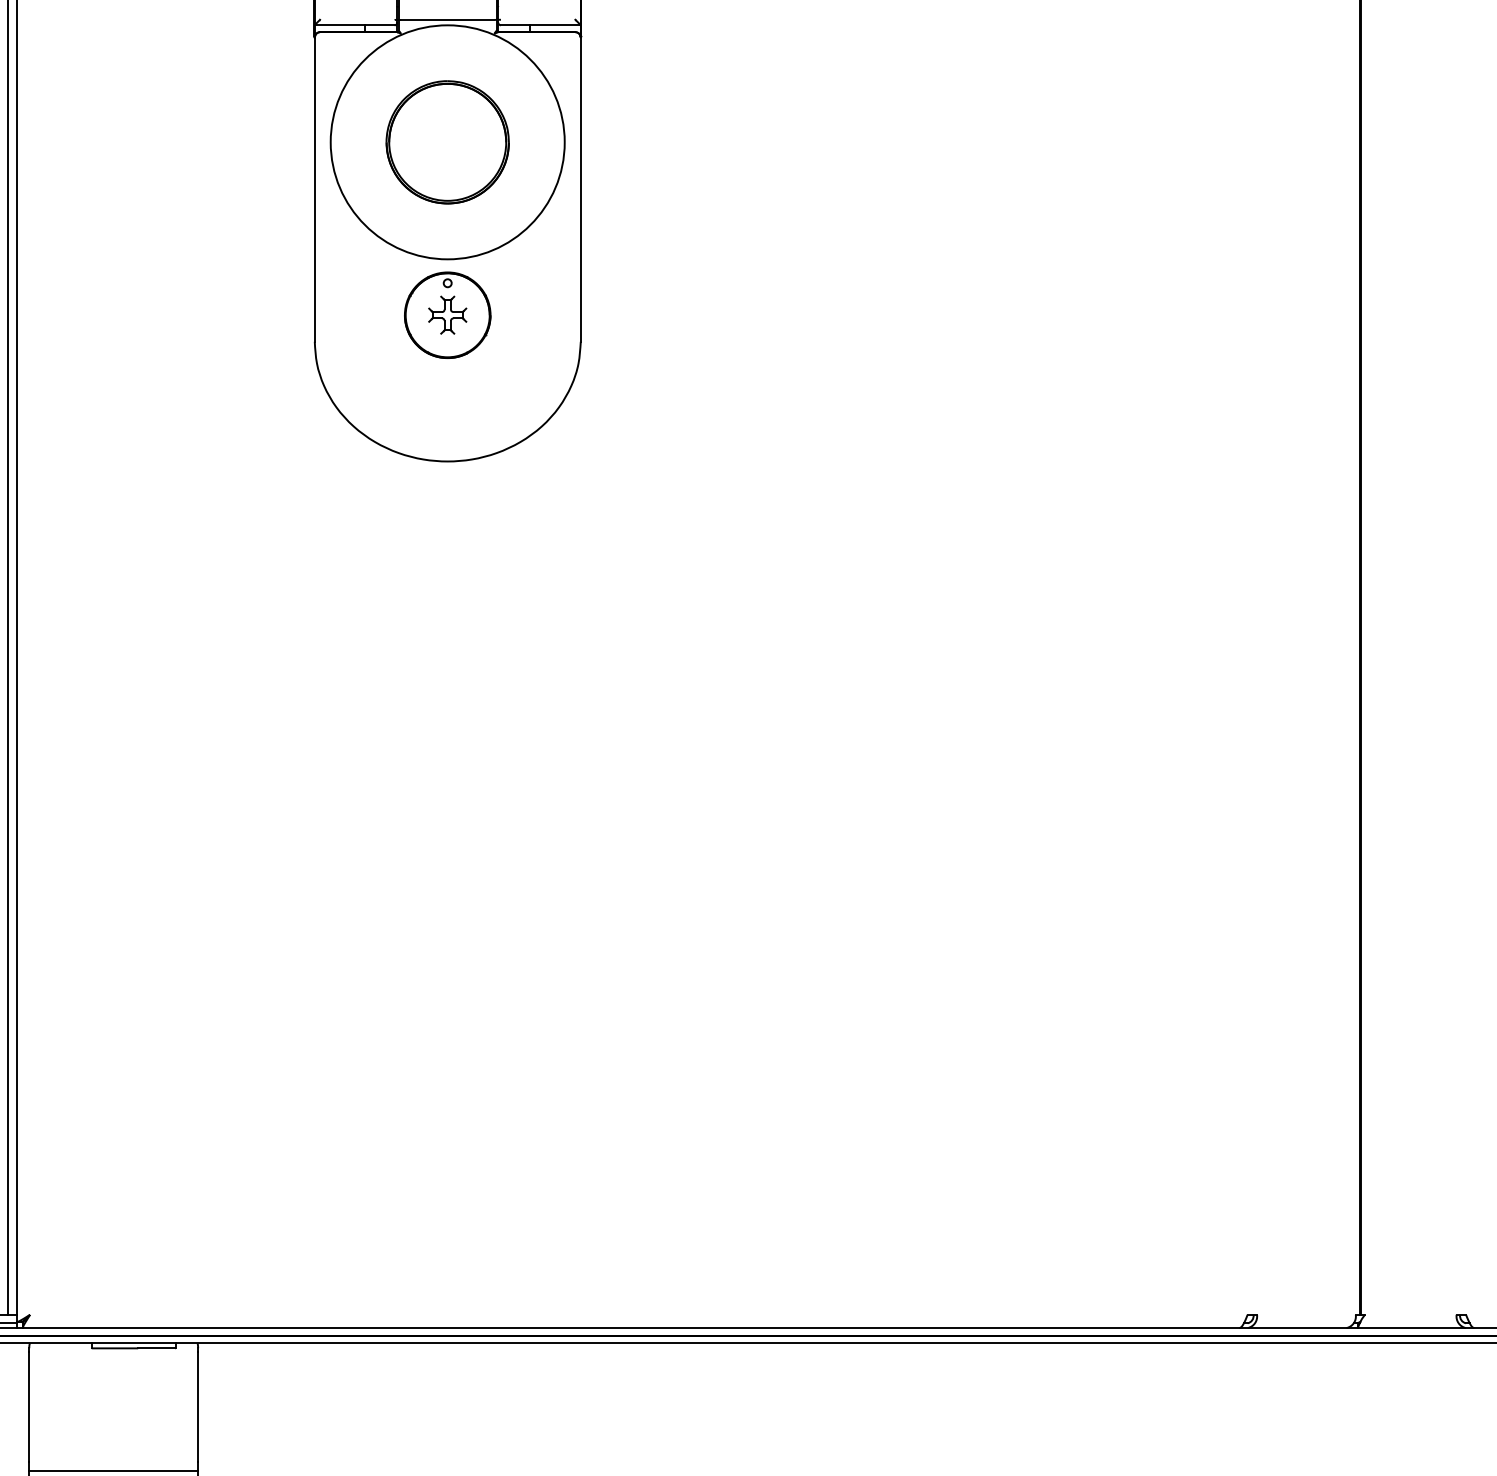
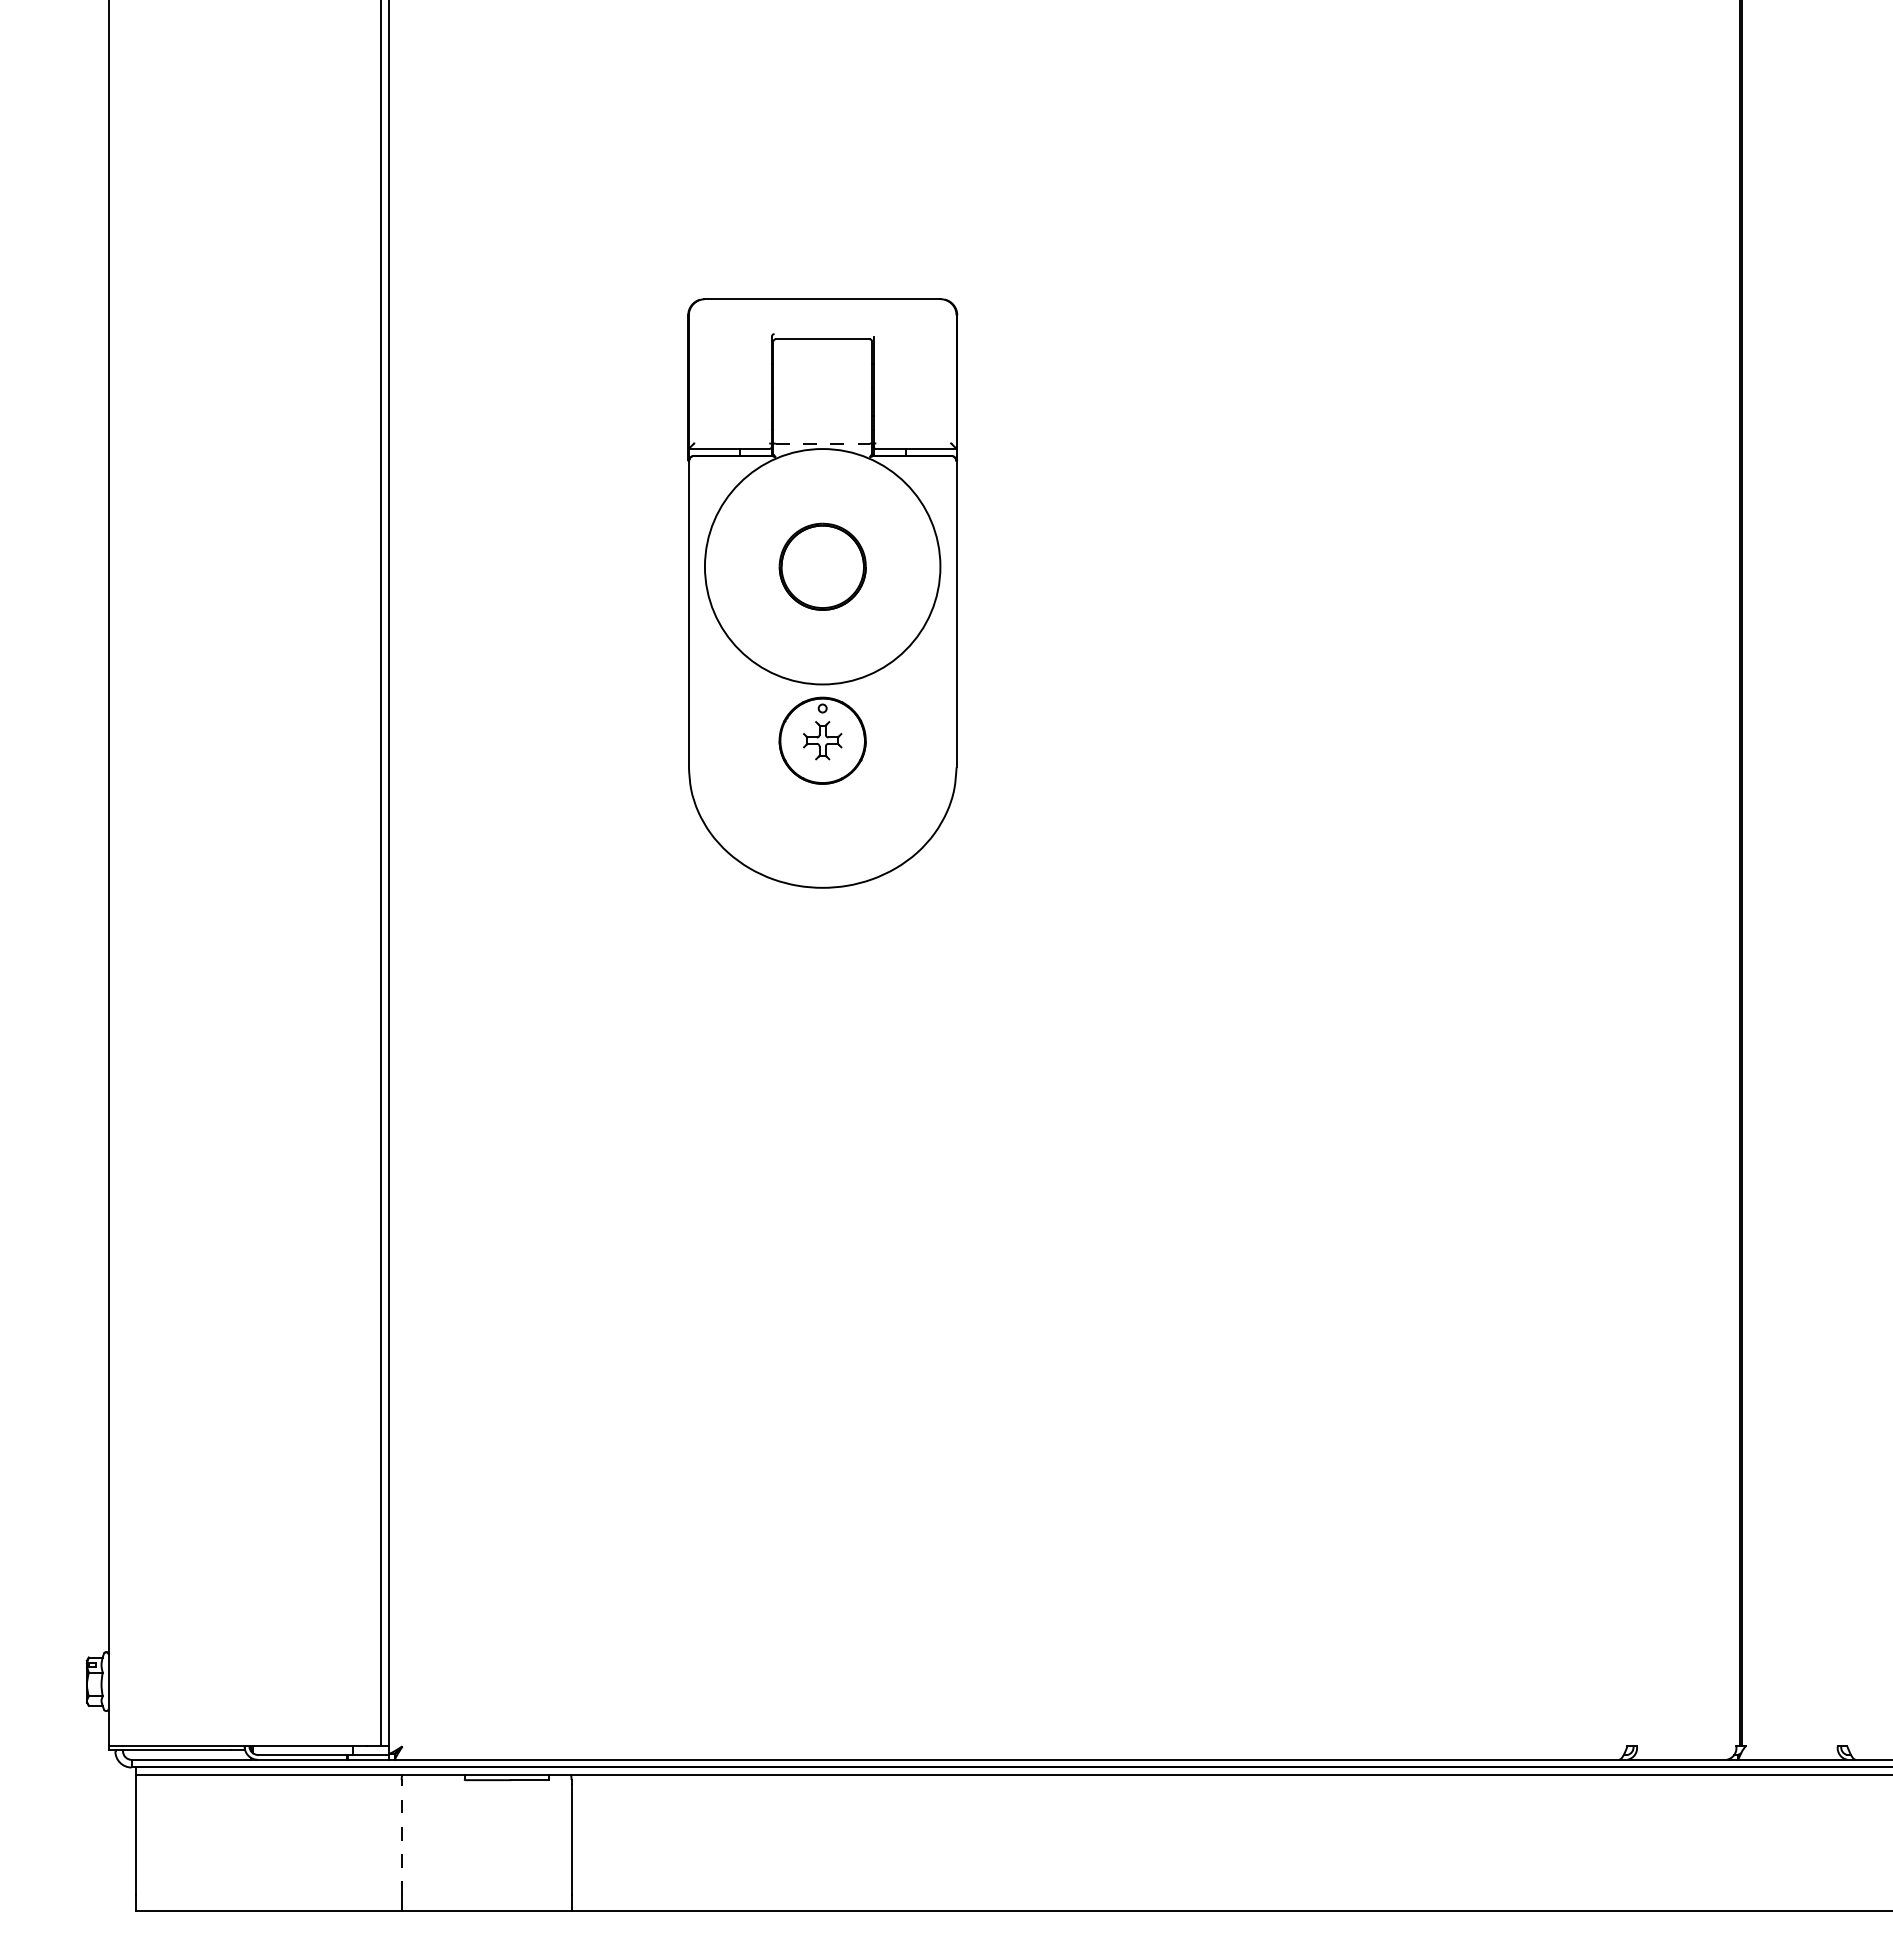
line: (447, 19) -> (822, 443), solid -> dashed
part: (447, 142) -> (822, 566), size x0.7
line: (29, 1407) -> (401, 1839), solid -> dashed
line: (113, 1470) -> (486, 1903), removed

